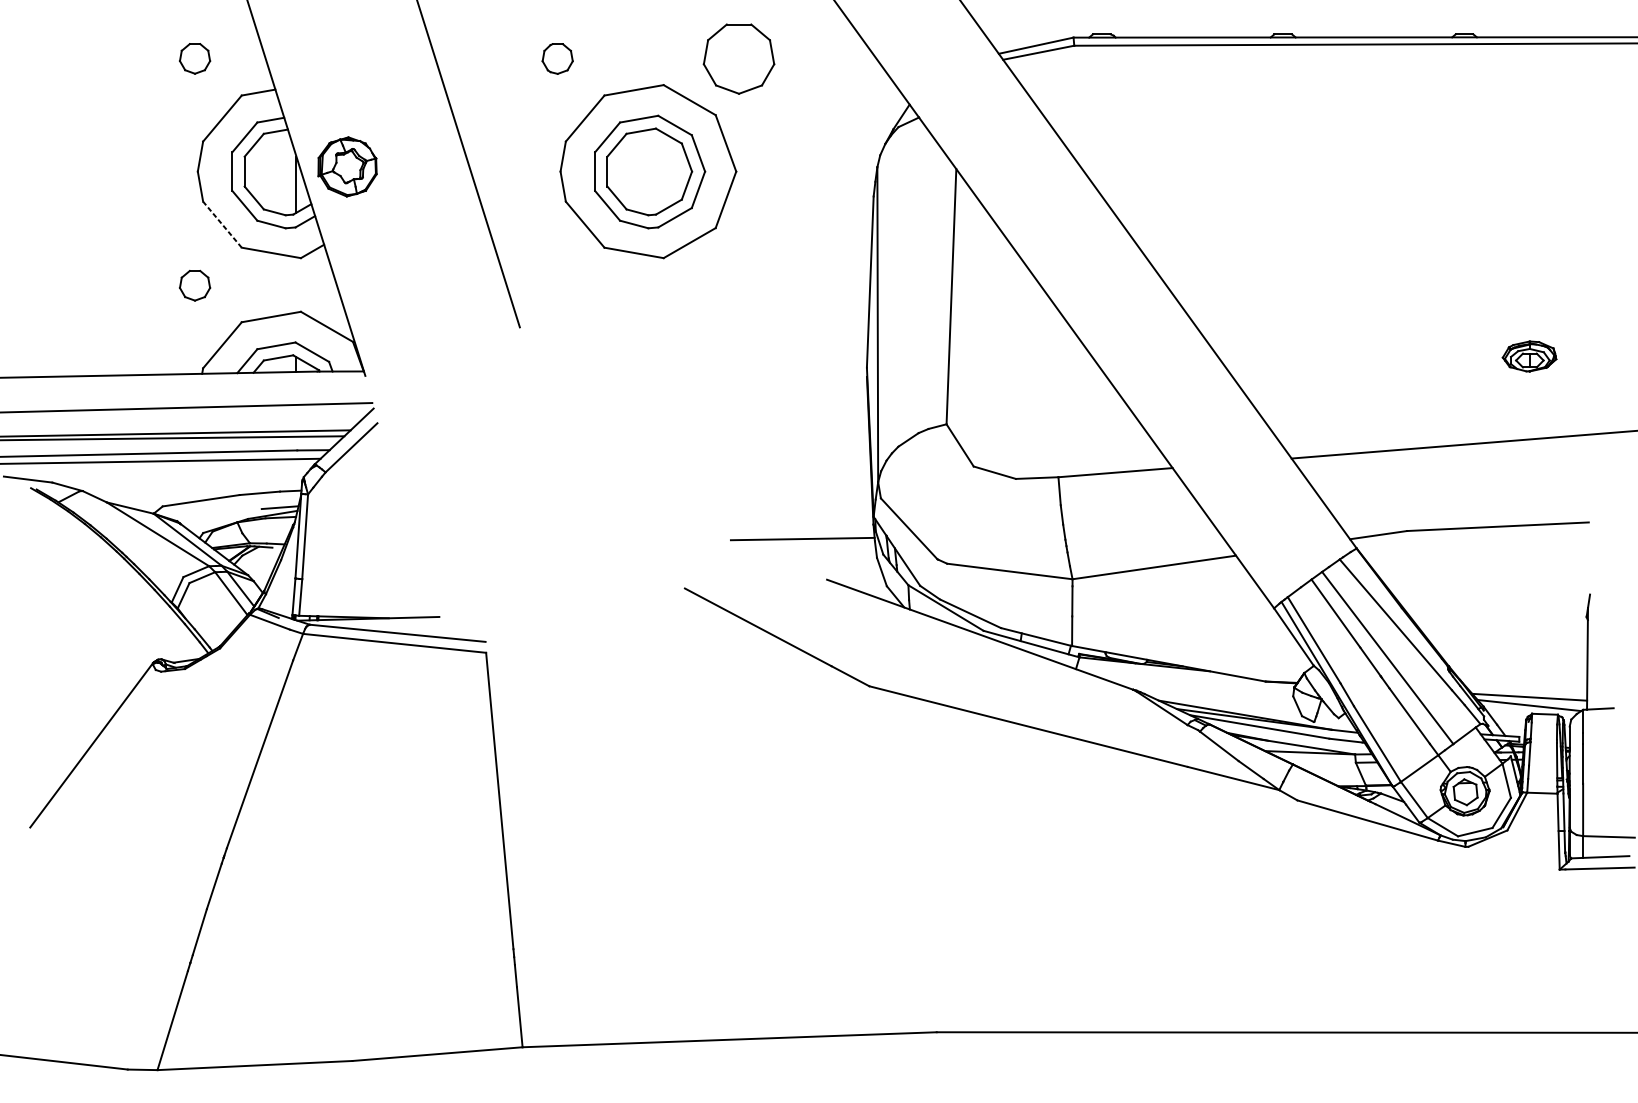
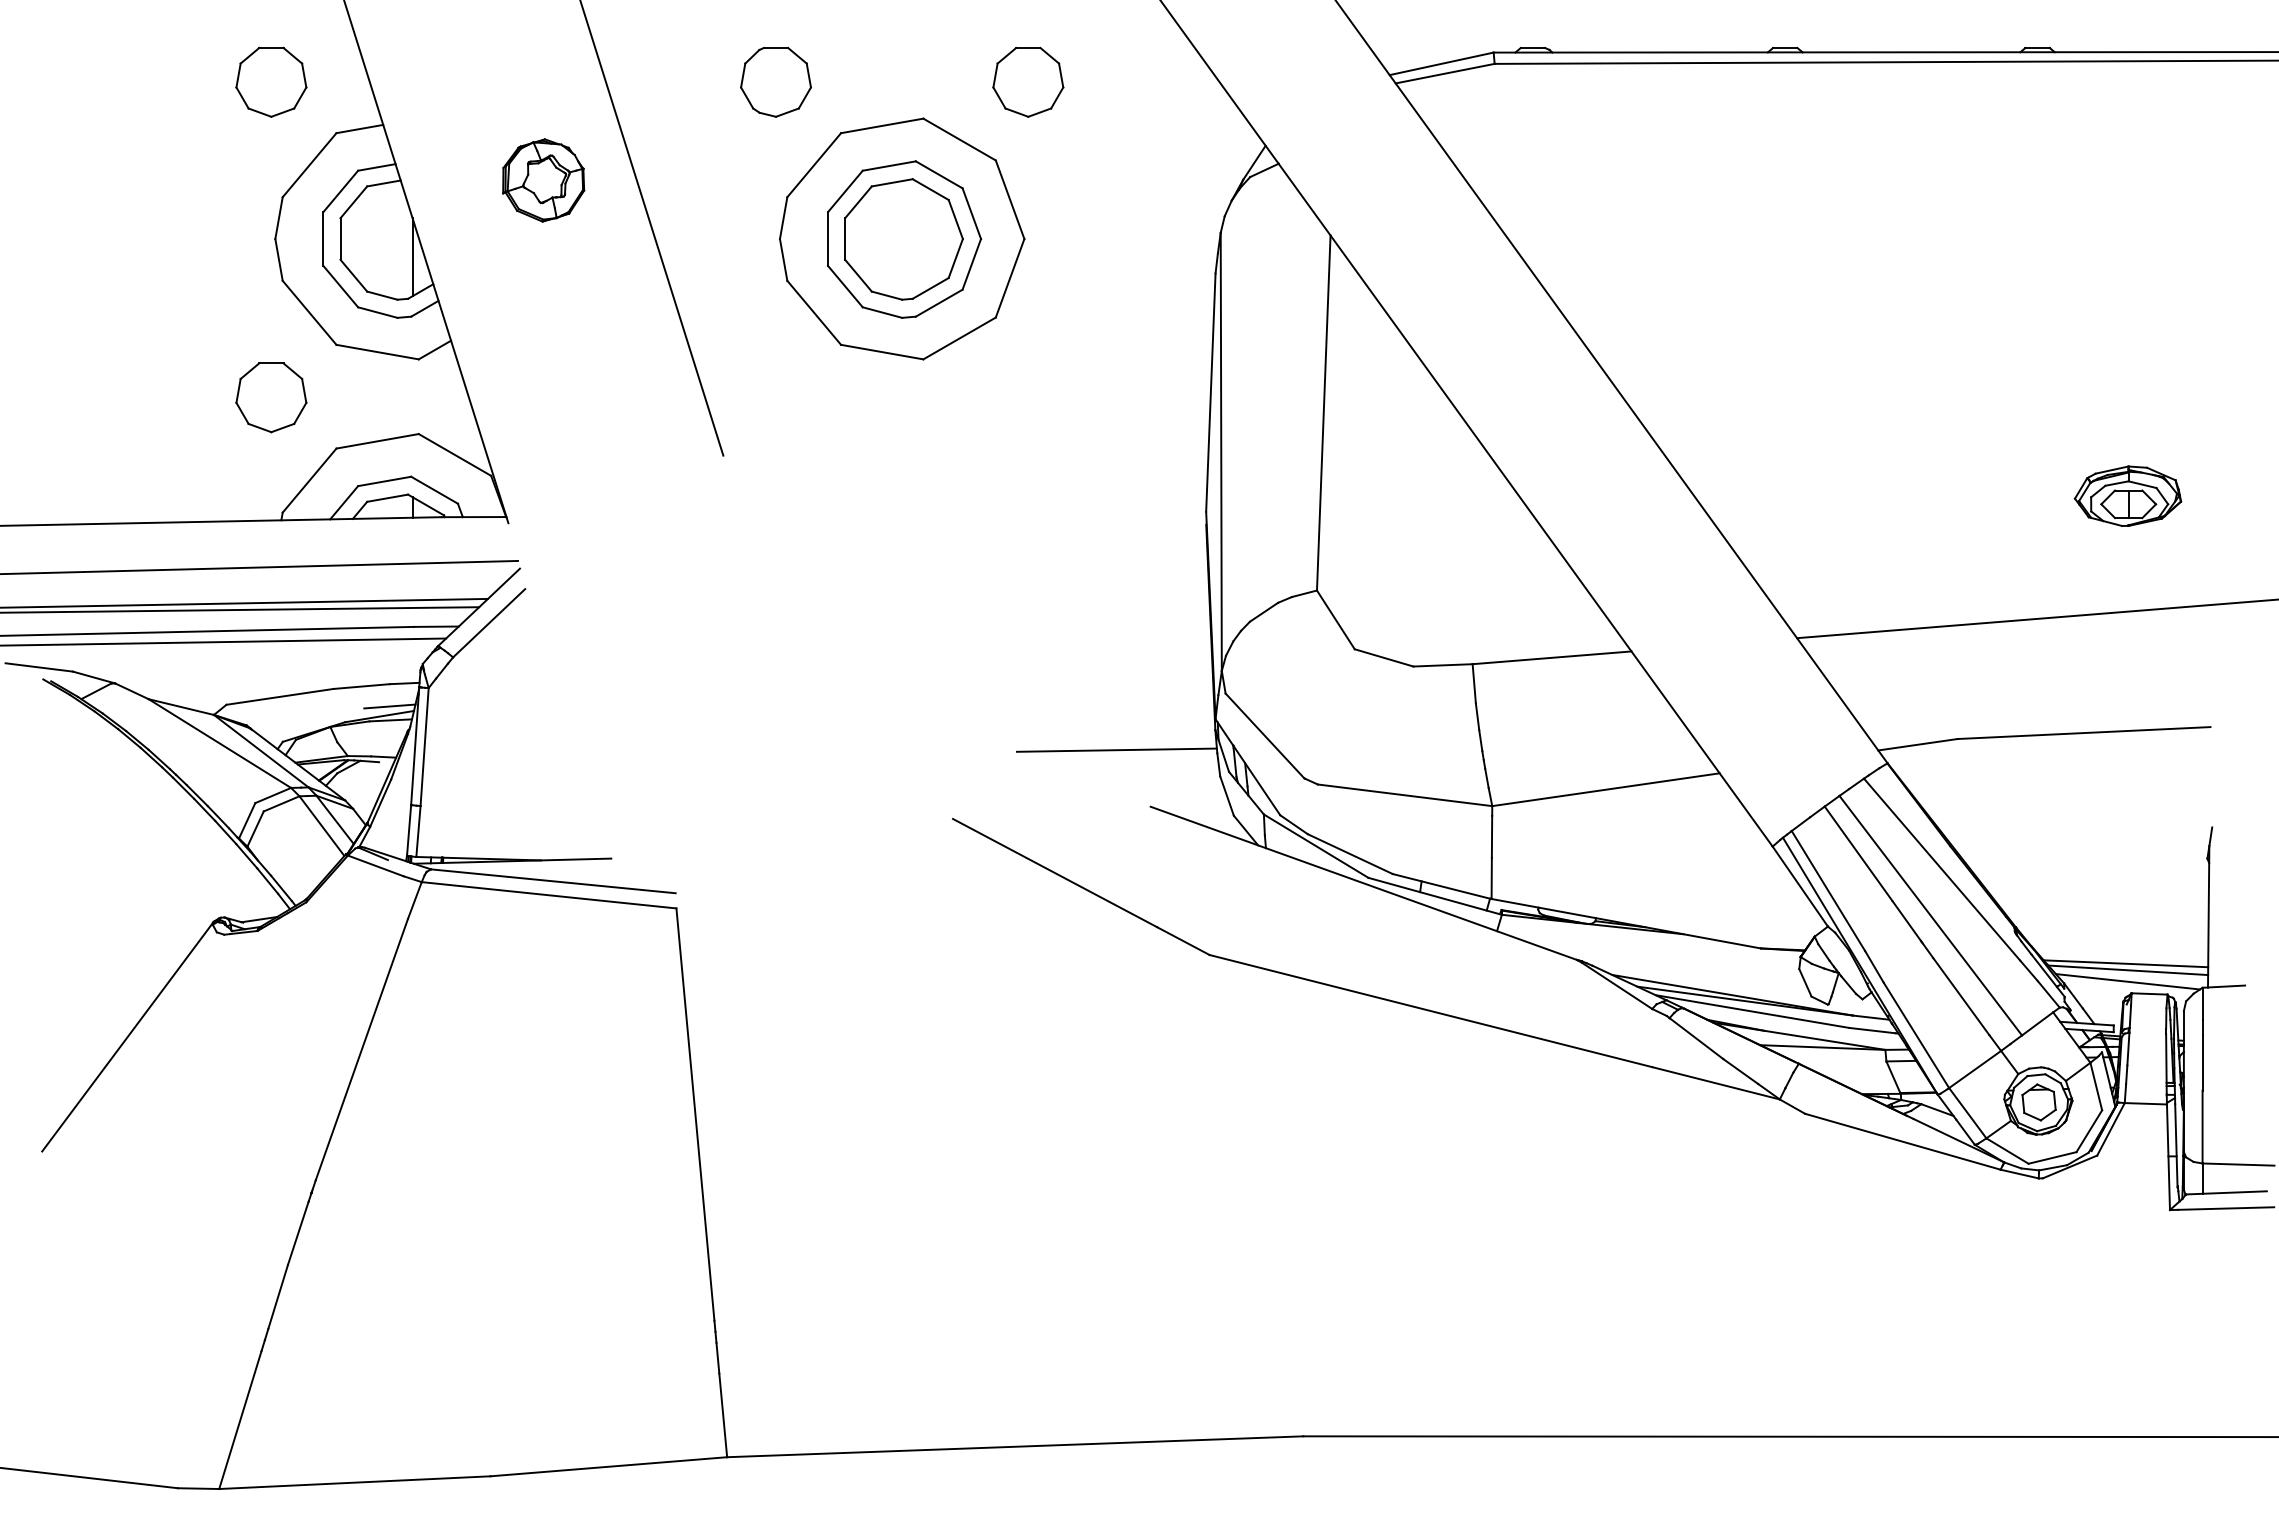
part: (195, 58) -> (271, 81), size x1.67
part: (739, 58) -> (1028, 81), size x0.71
part: (557, 59) -> (775, 82), size x1.67
part: (347, 166) -> (543, 180), moved
line: (222, 224) -> (309, 312), dashed -> solid
part: (195, 285) -> (271, 397), size x1.67
part: (1529, 355) -> (2127, 495), size x1.43
line: (1527, 692) -> (2125, 963), added

